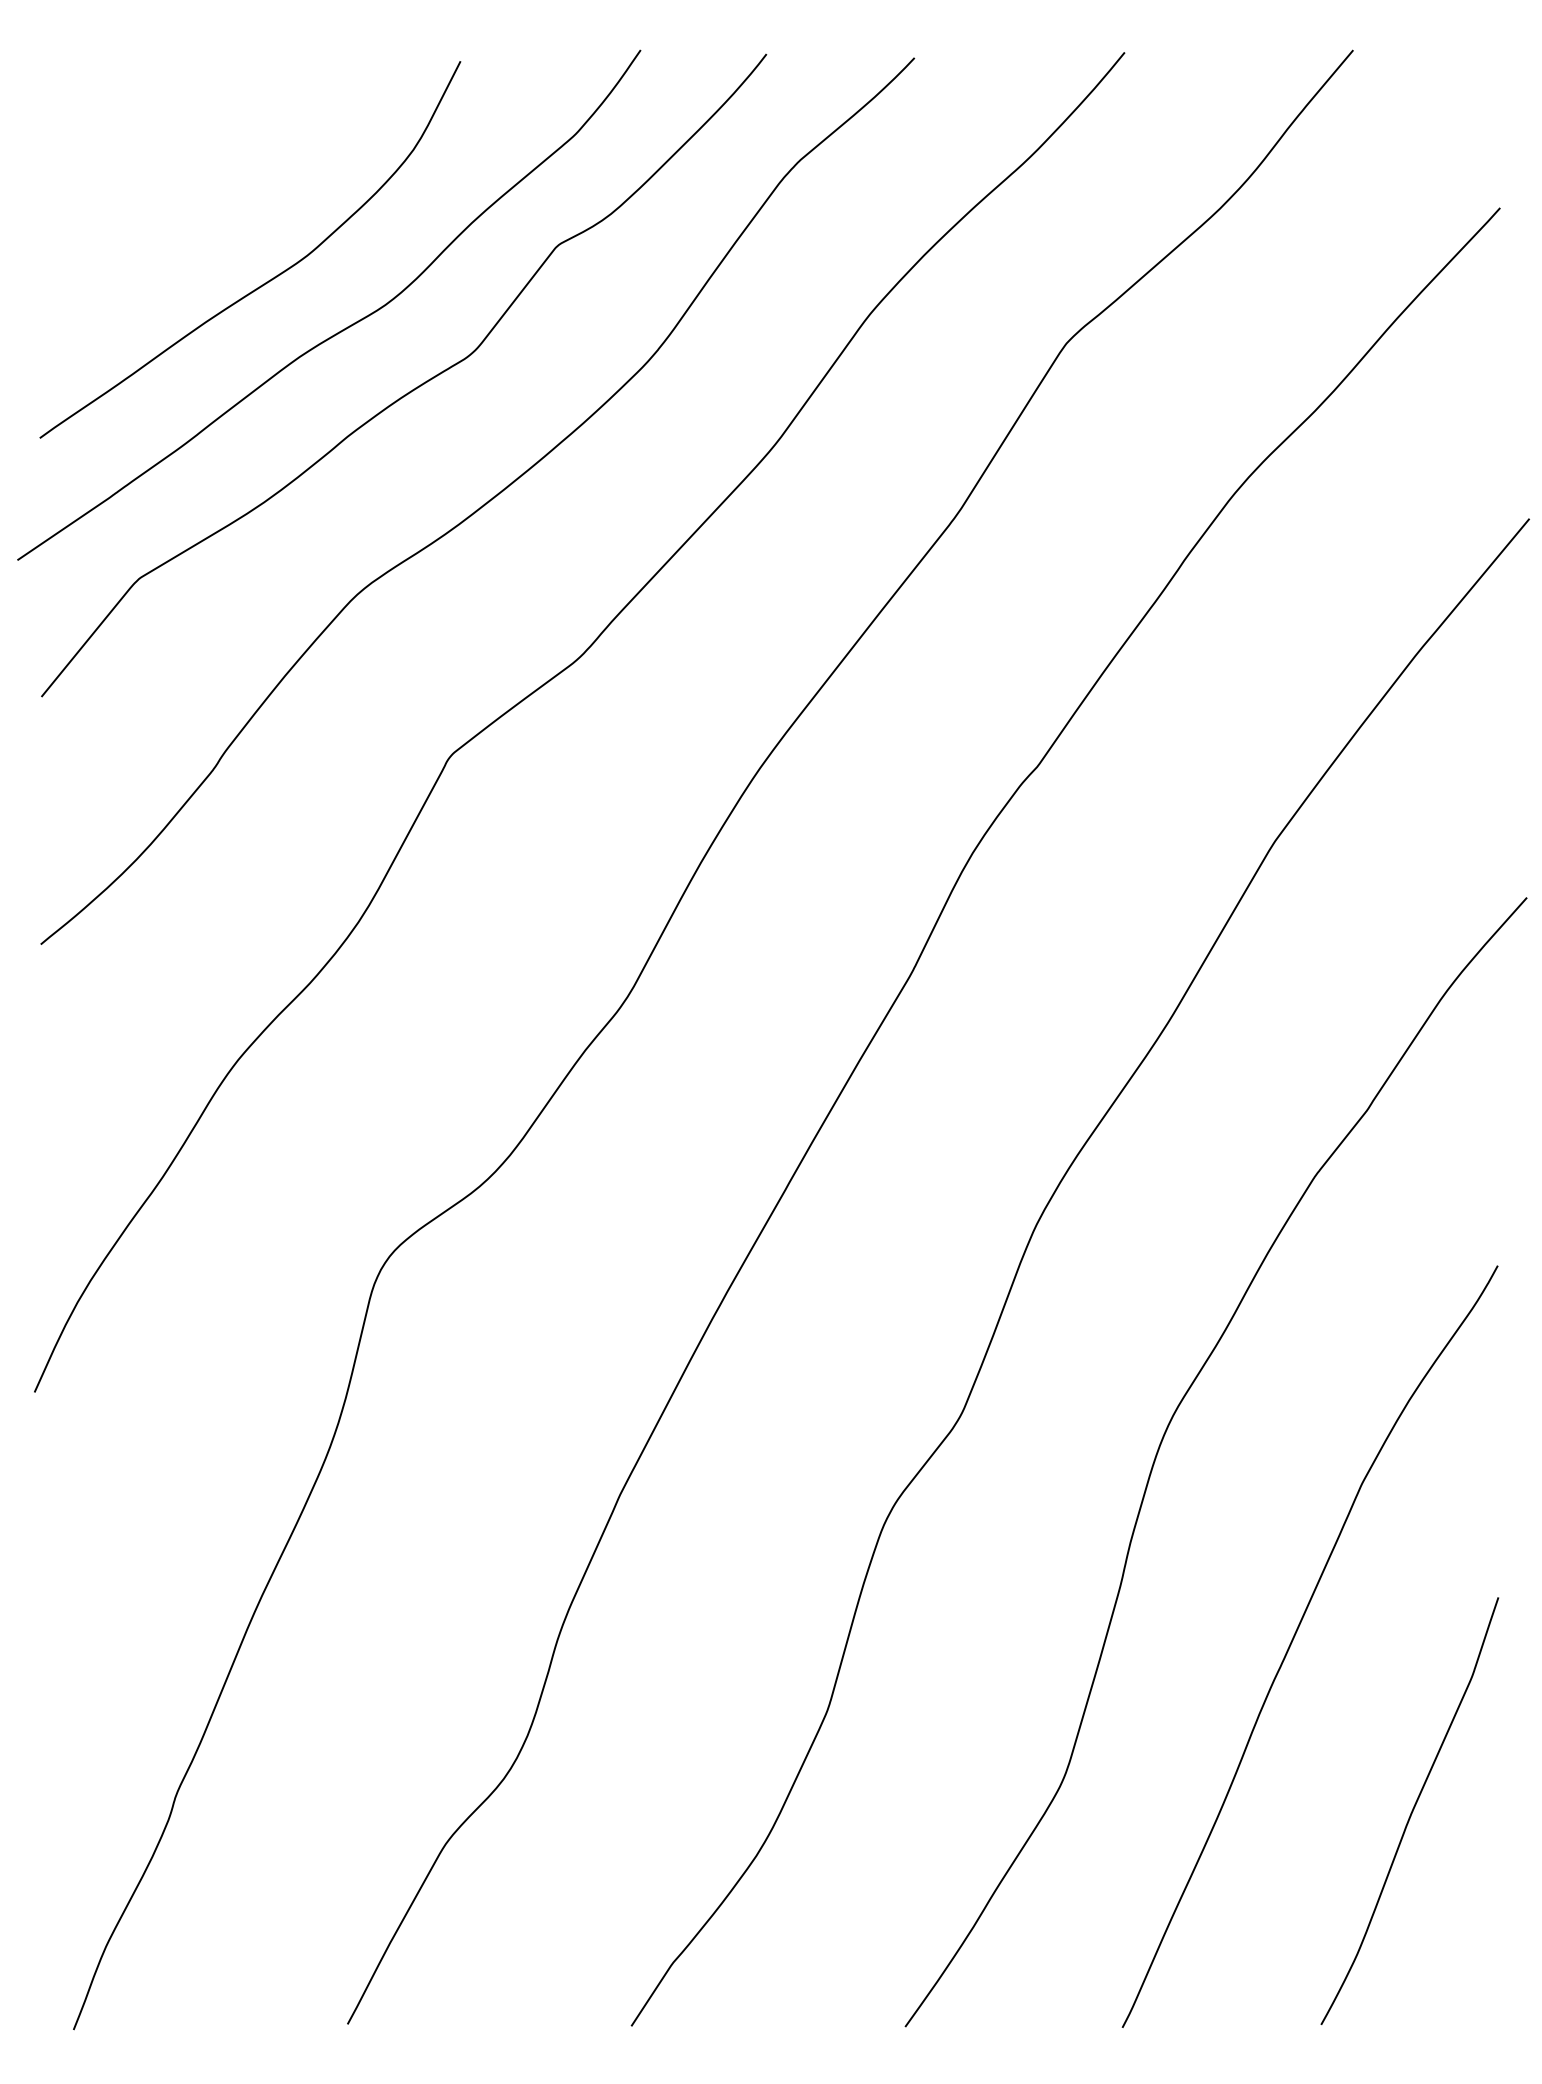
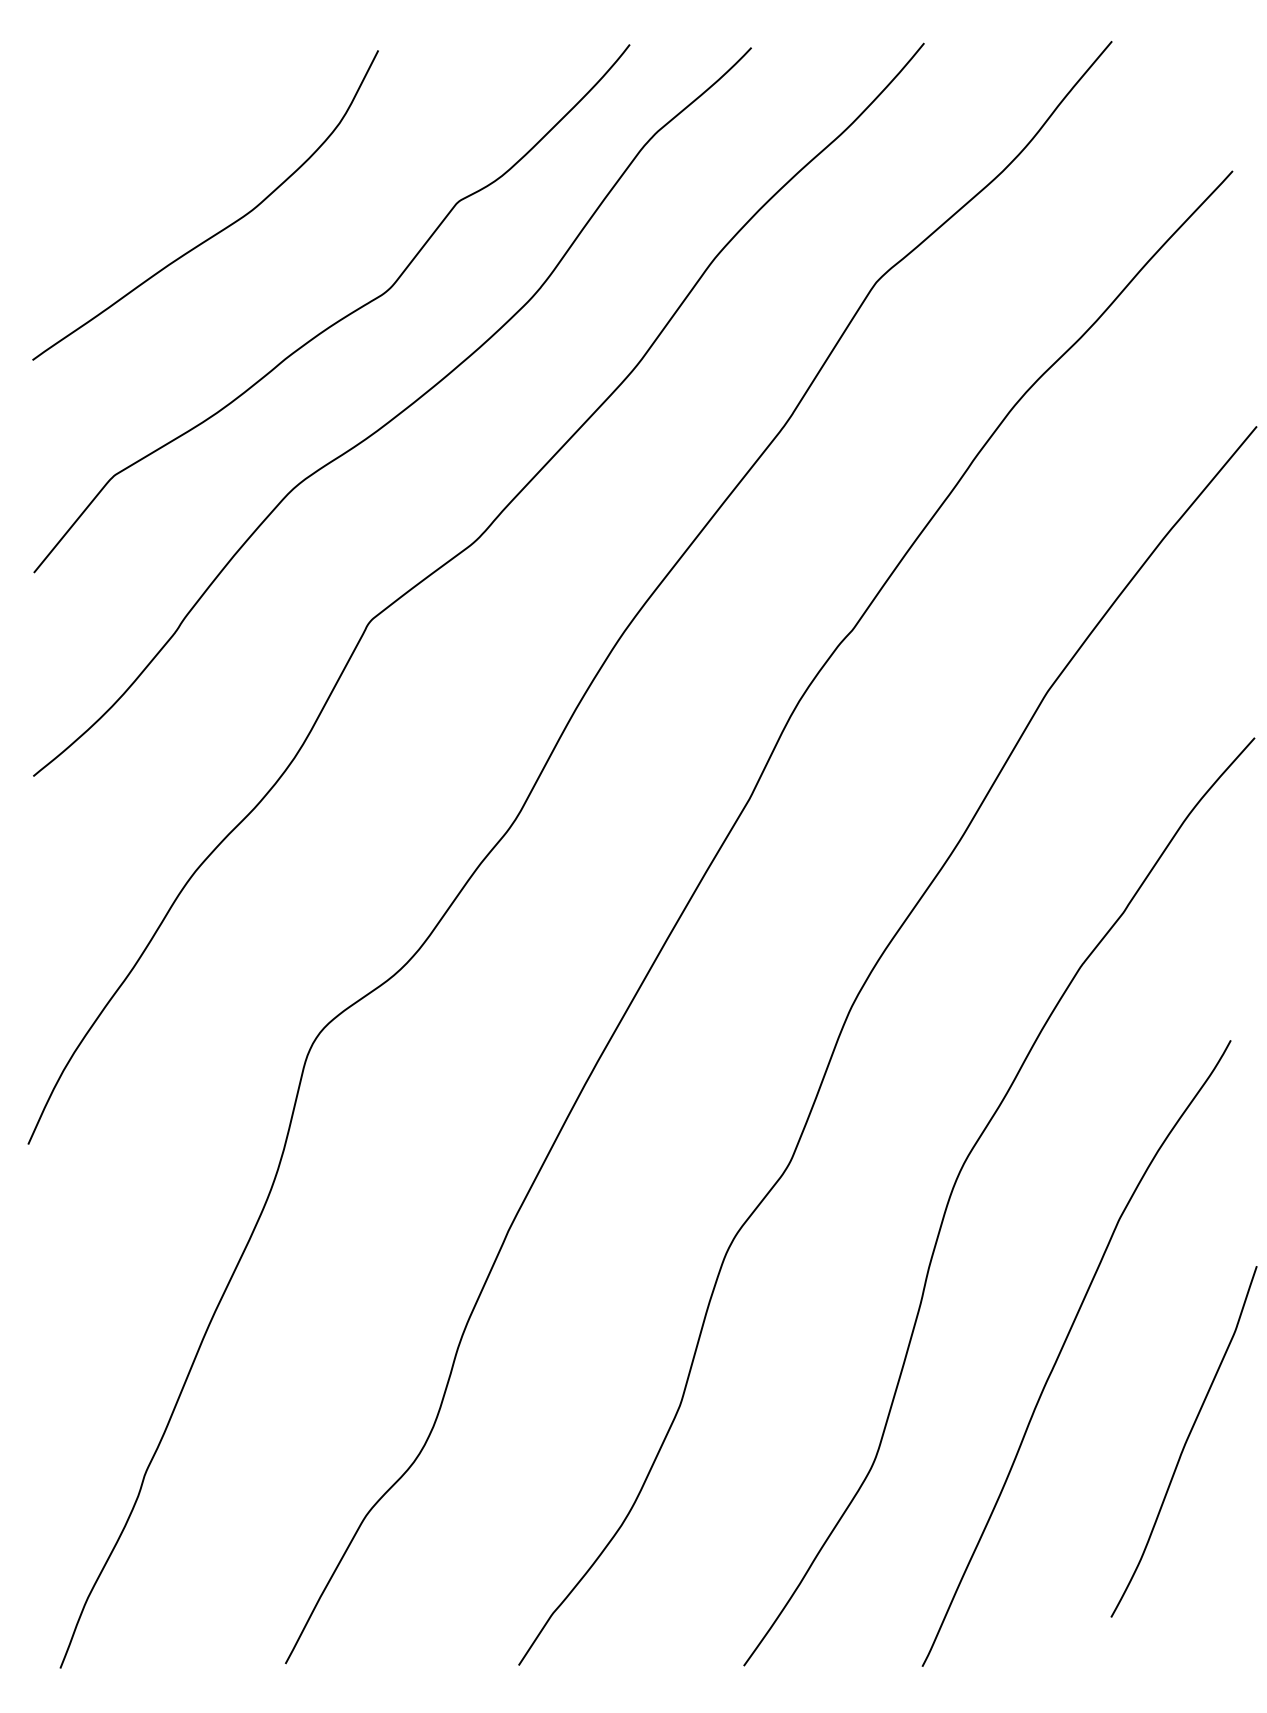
curve: (345, 327) -> (283, 269), removed
curve: (1411, 1810) -> (1185, 1441), moved

